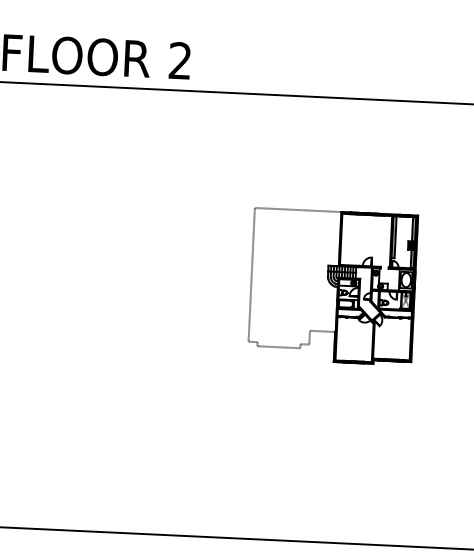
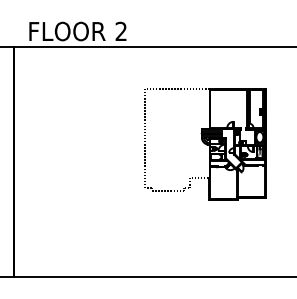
part: (332, 286) -> (205, 144), size x1.43

